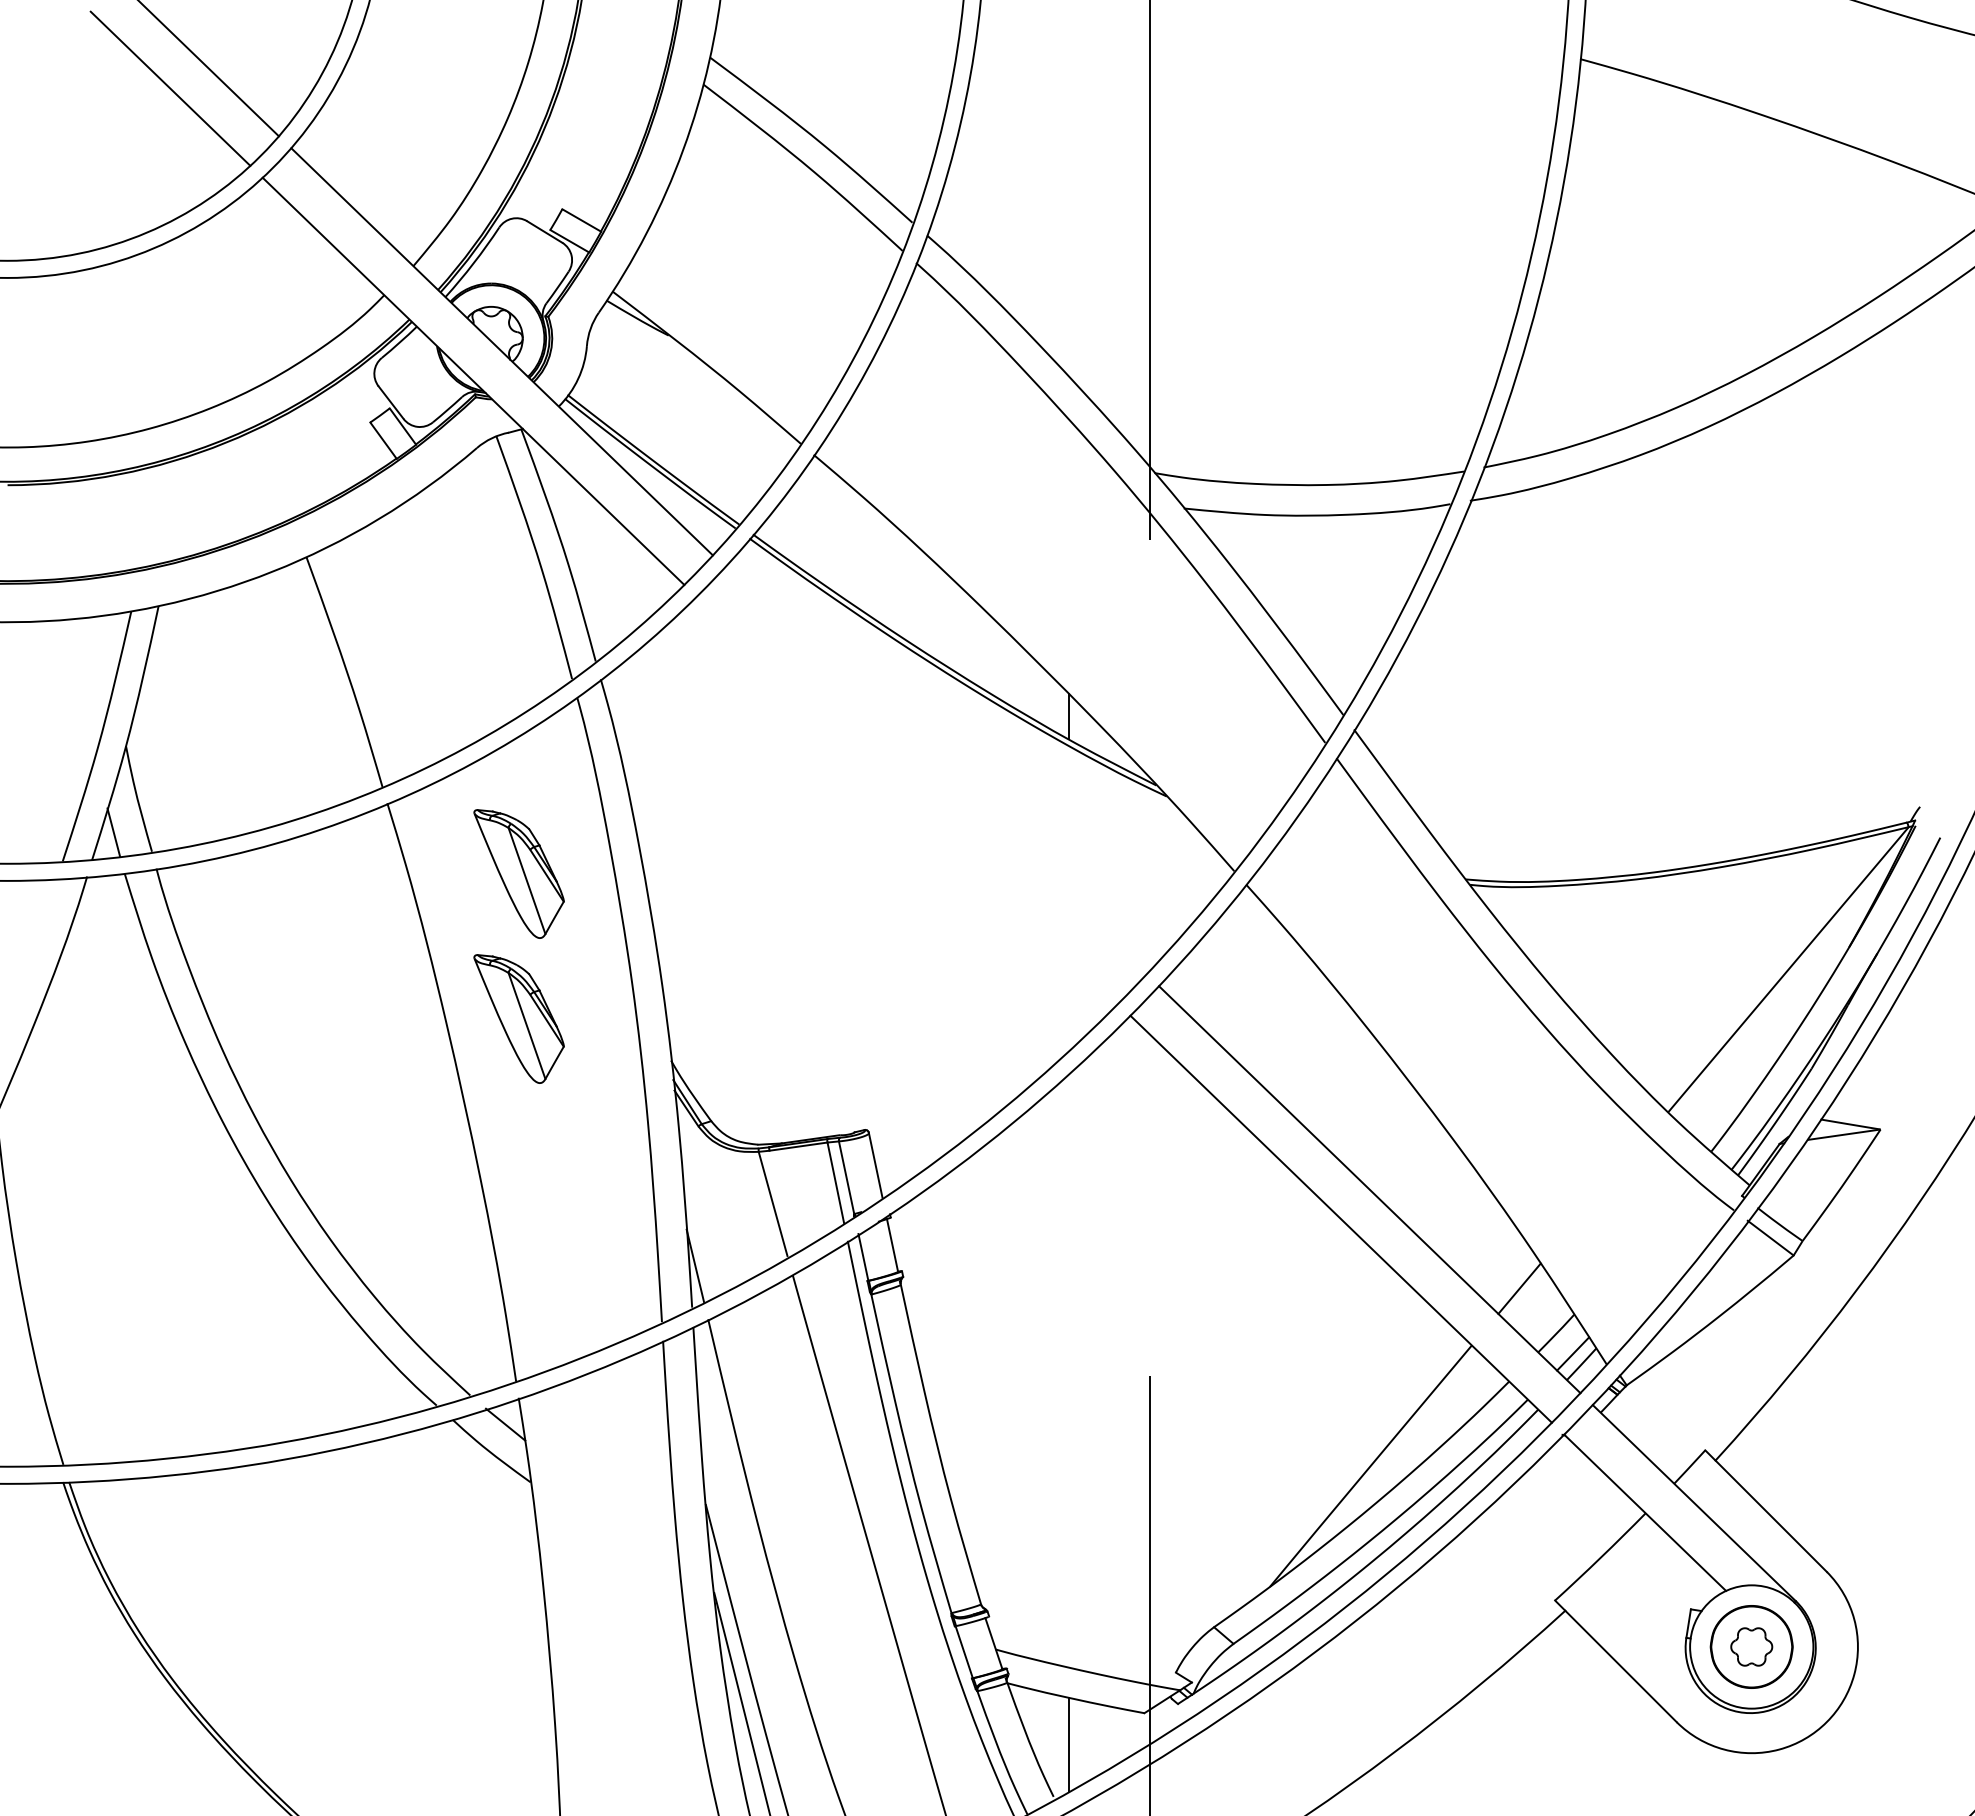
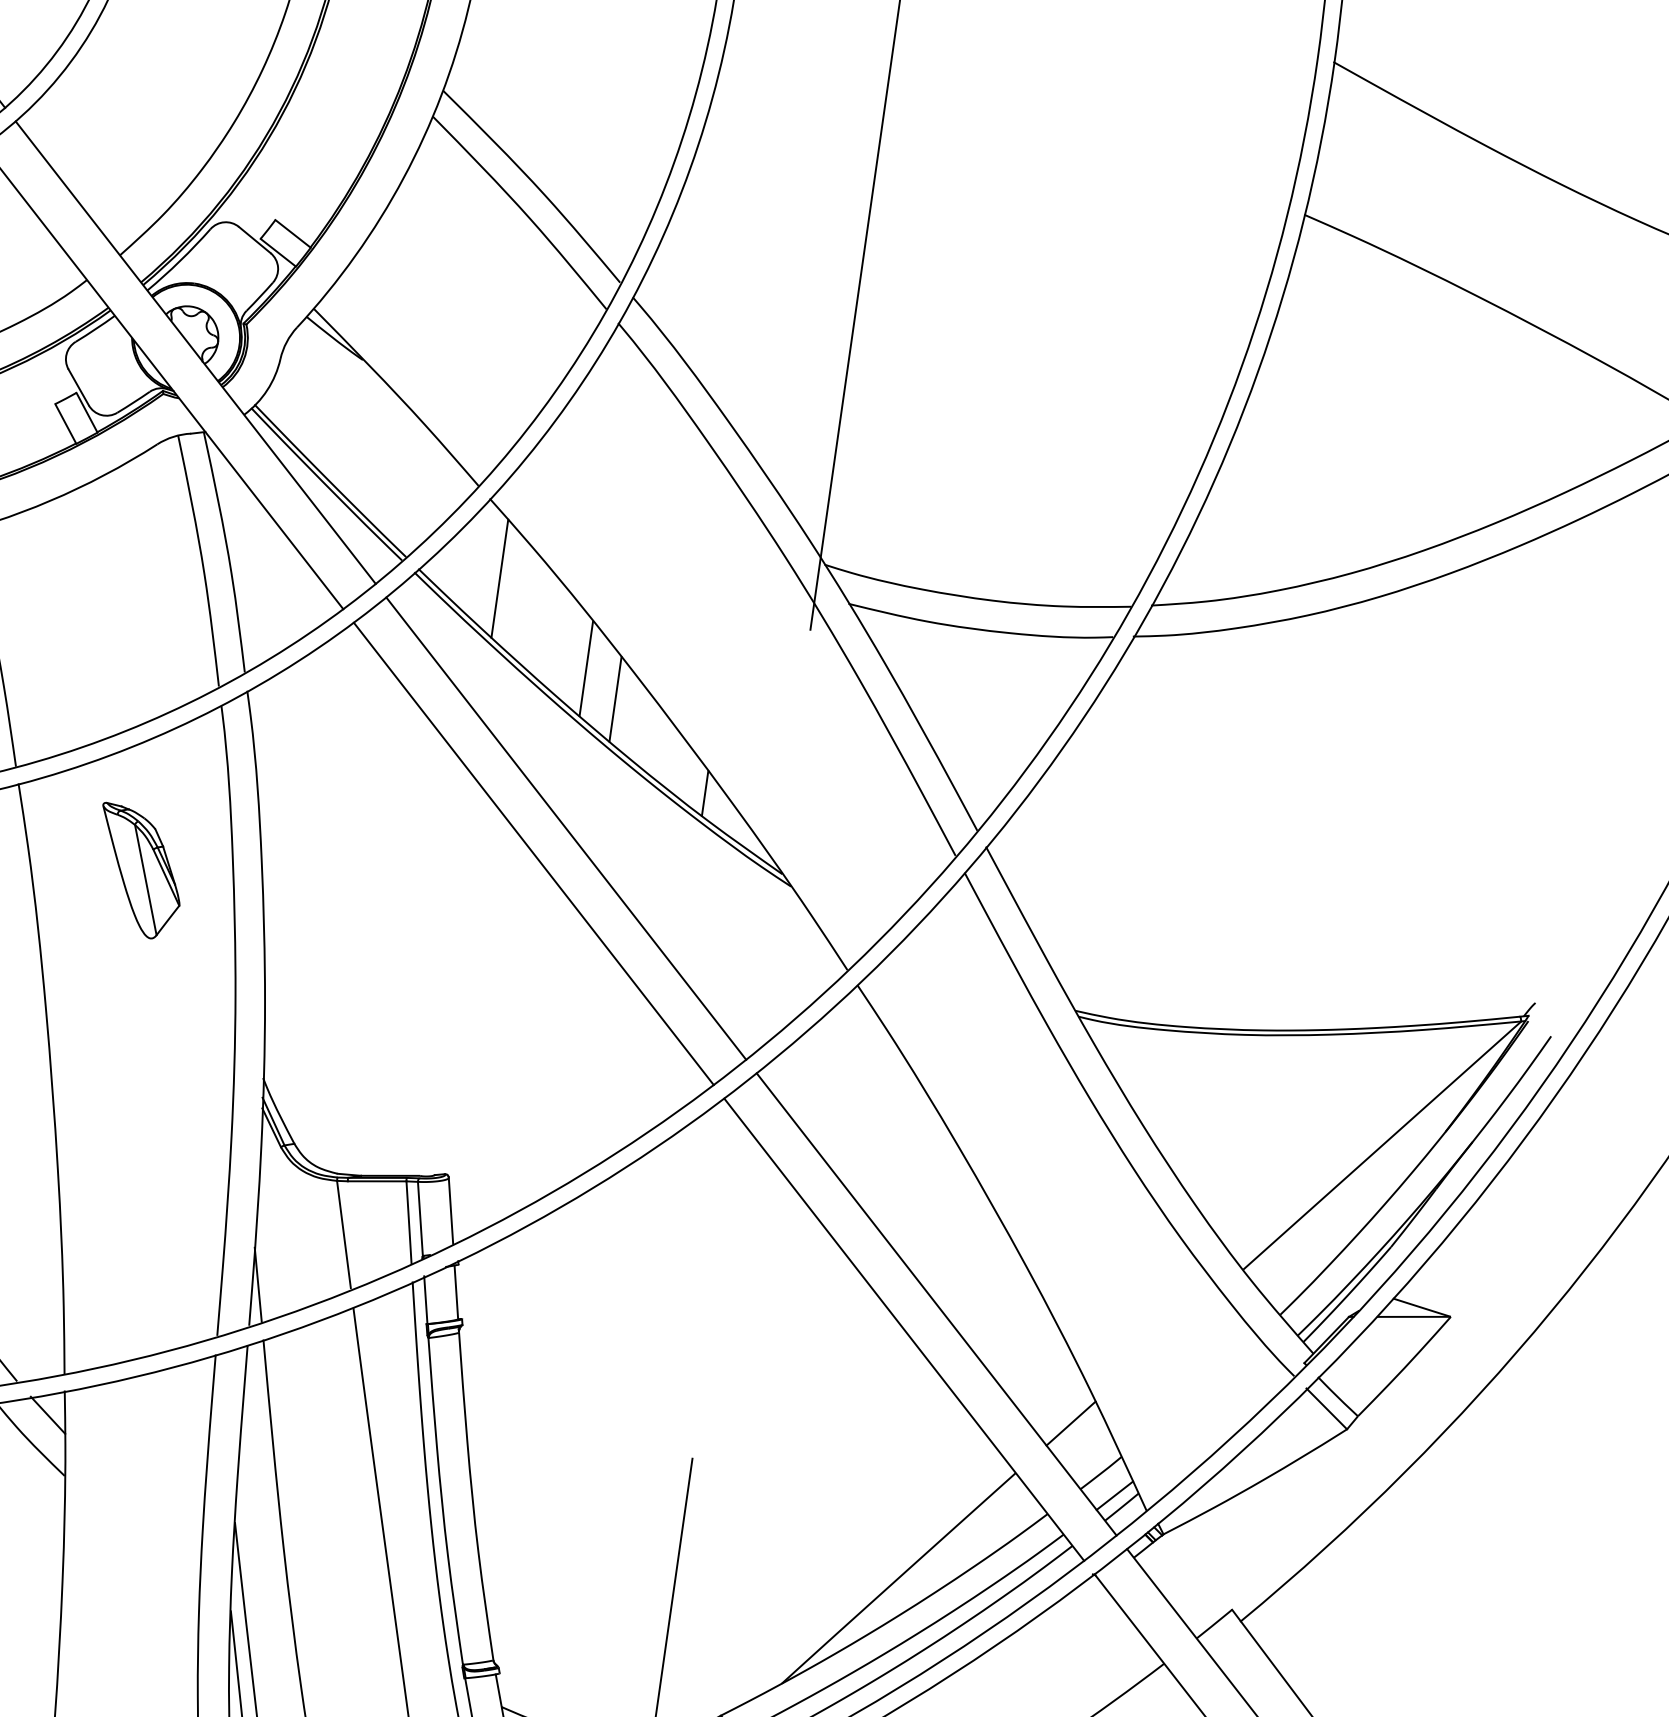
line: (835, 532) -> (500, 578), added
line: (933, 609) -> (586, 668), added
line: (966, 635) -> (615, 698), added
line: (935, 770) -> (565, 828), added
line: (907, 799) -> (534, 853), added
part: (518, 1018) -> (118, 1015), removed

